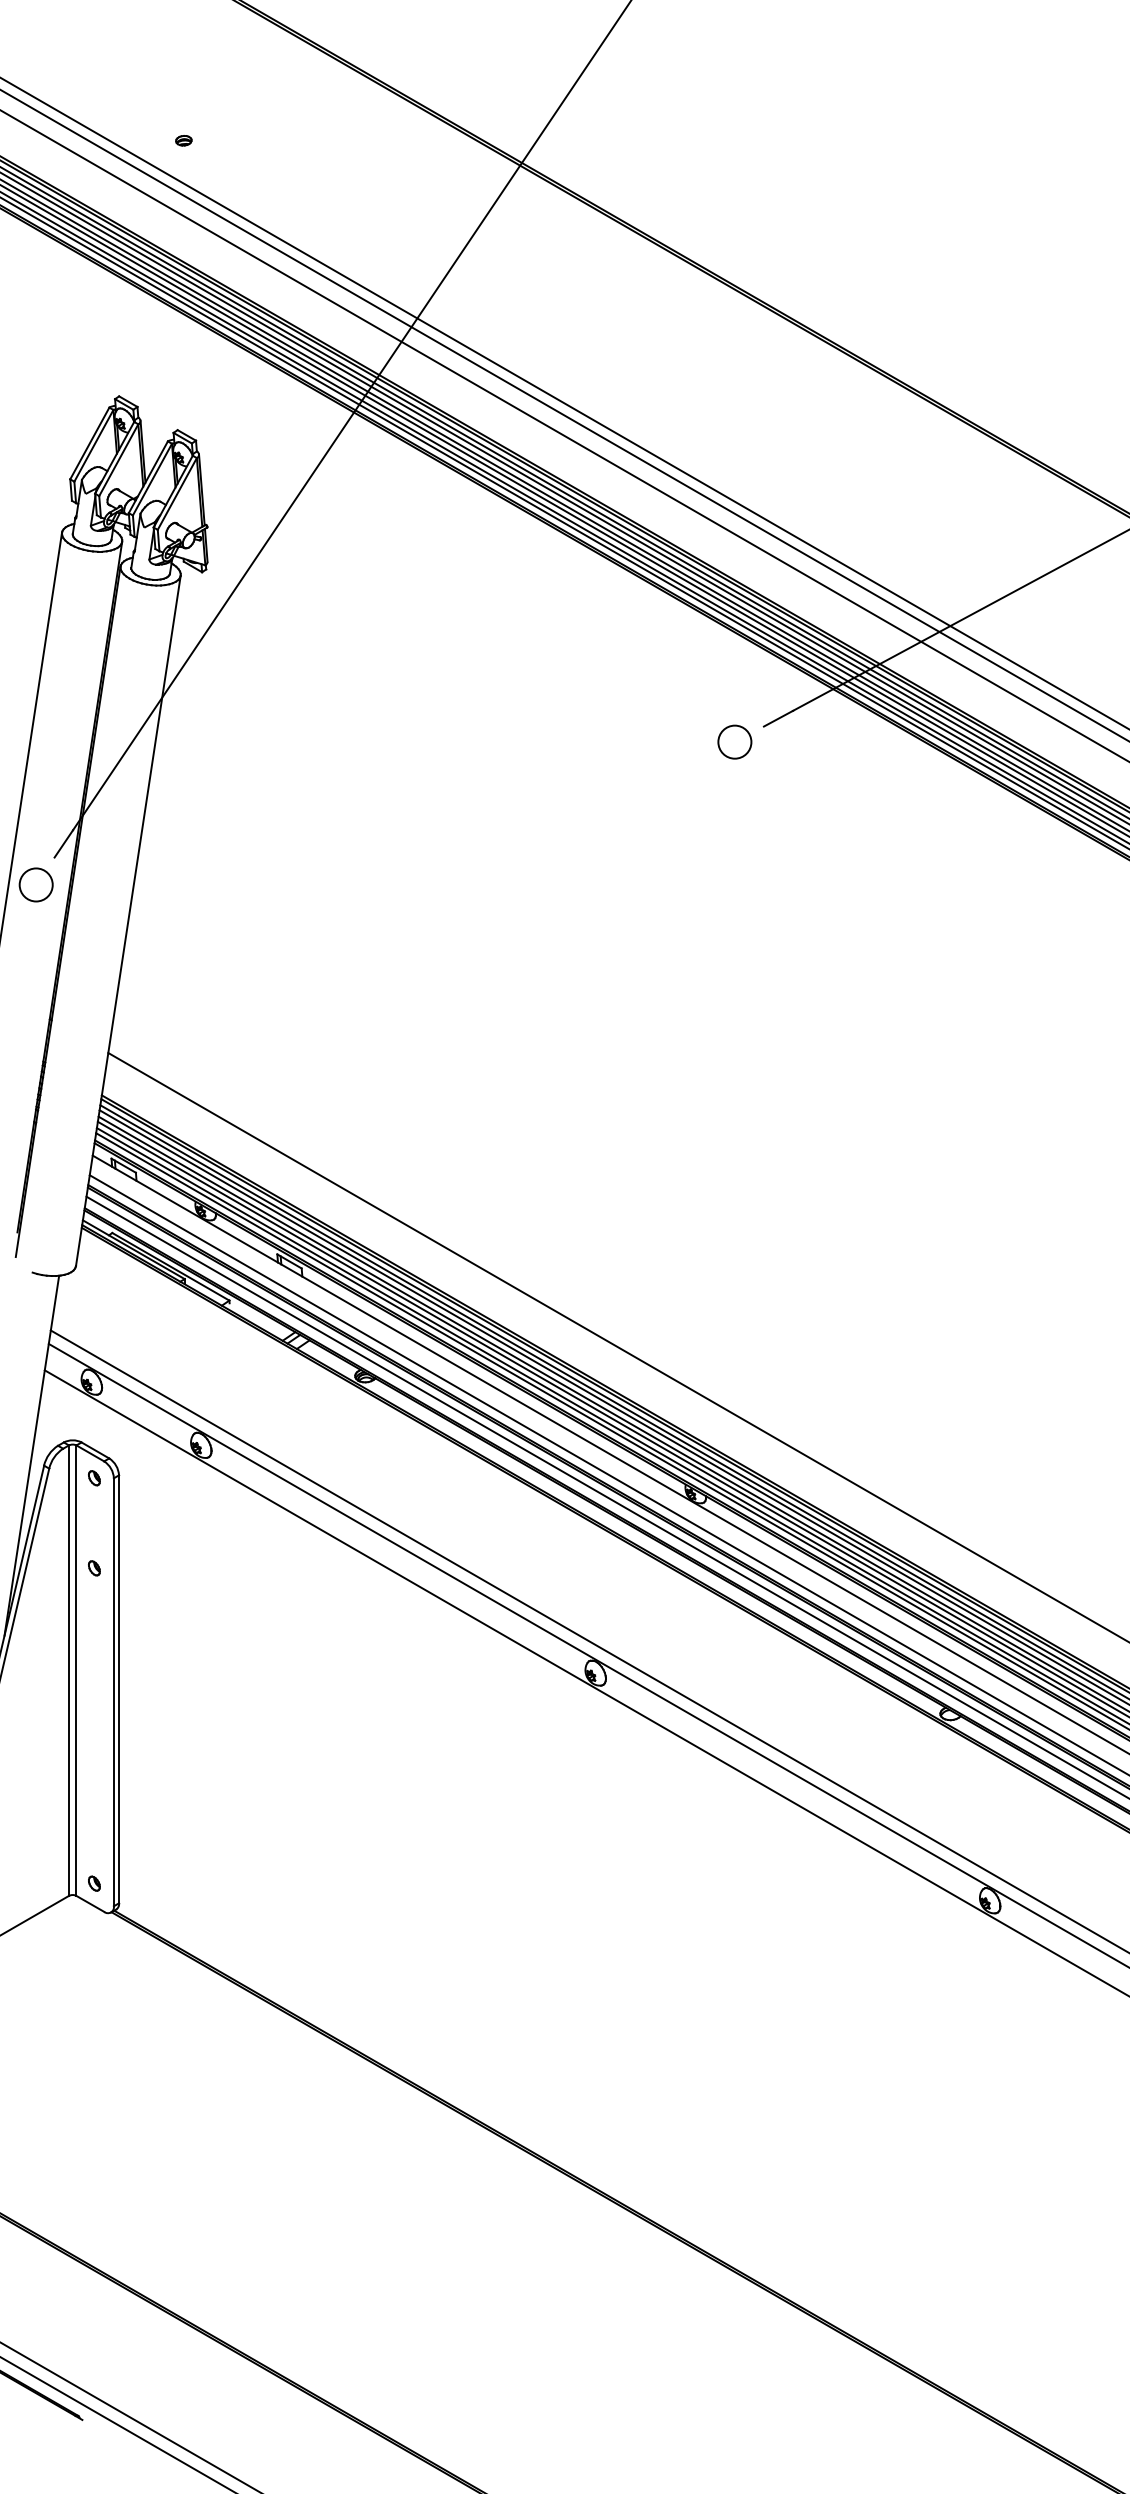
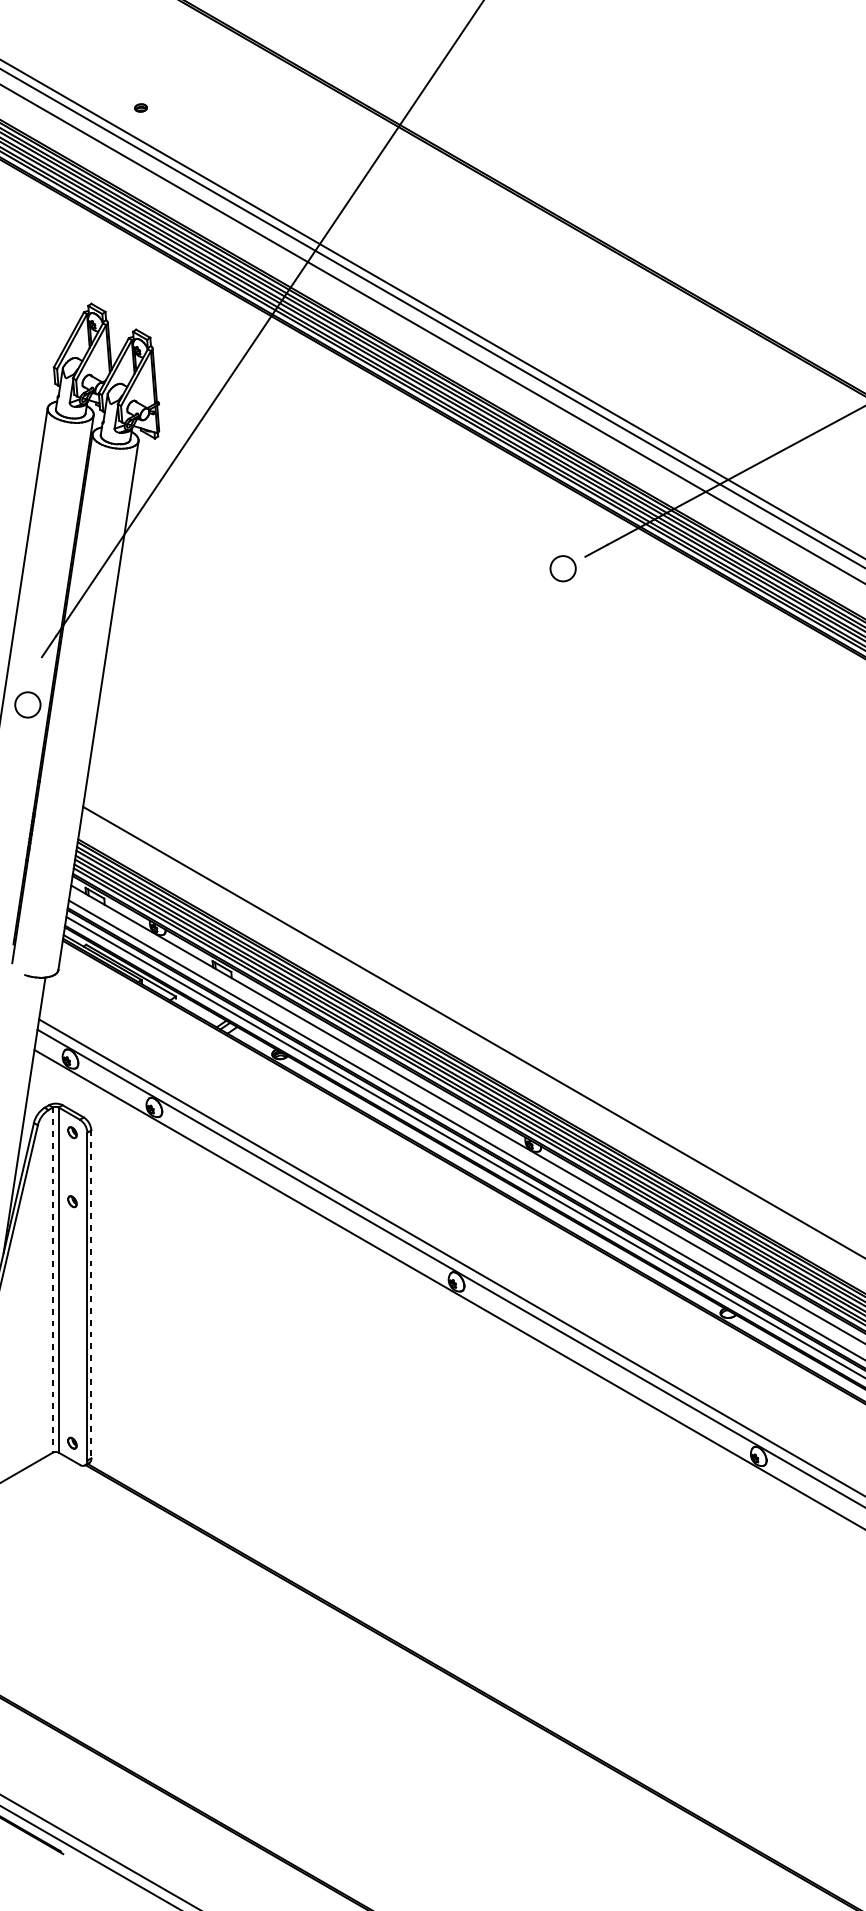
circle: (35, 884) -> (27, 704), moved
line: (68, 1671) -> (52, 1280), solid -> dashed
line: (119, 1689) -> (91, 1294), solid -> dashed

